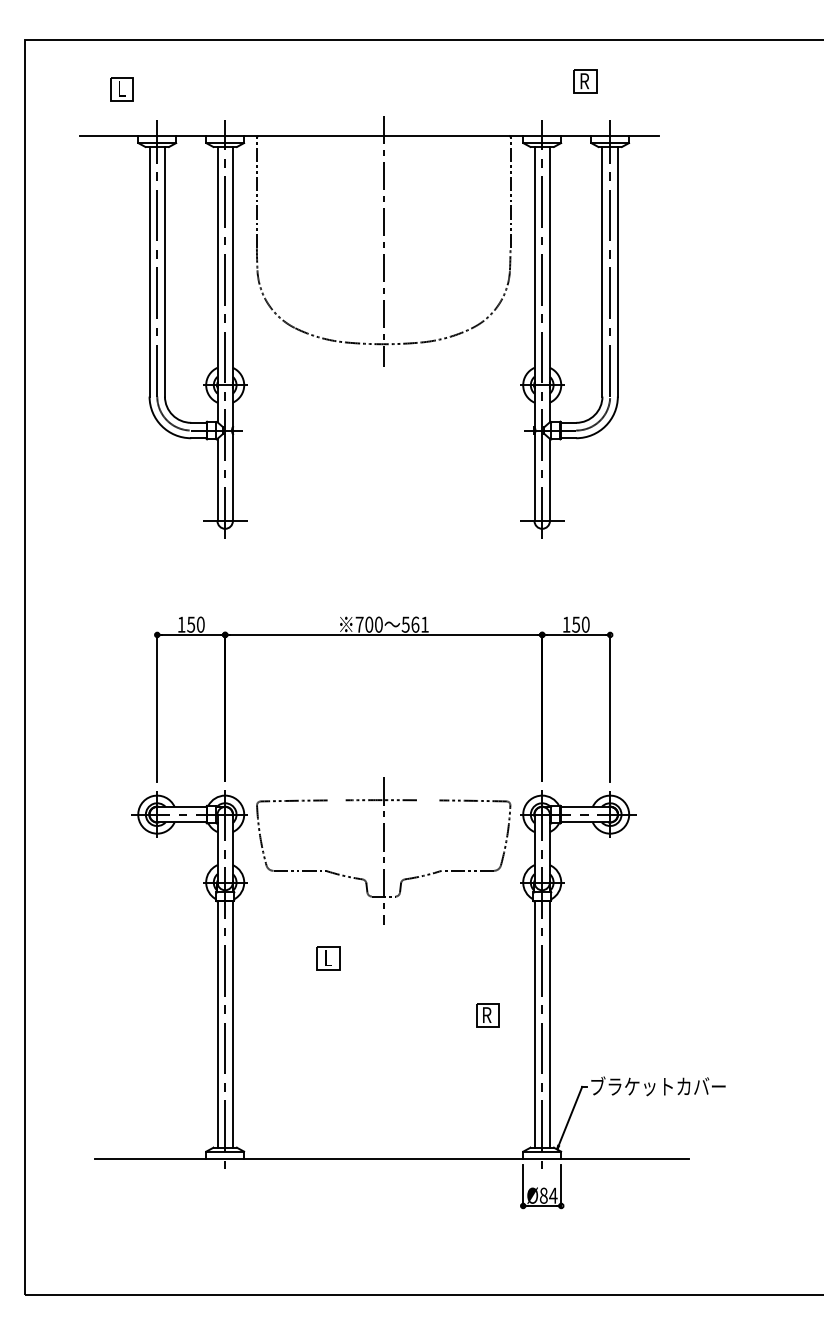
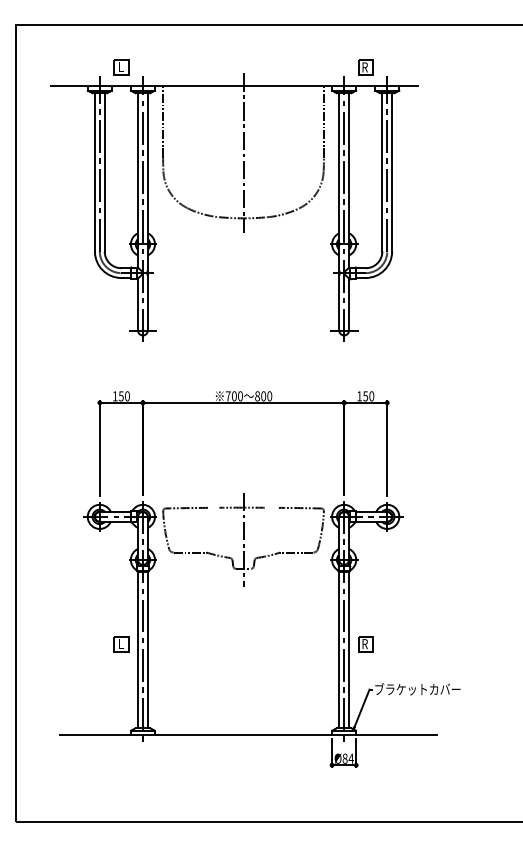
part: (585, 81) -> (365, 67), moved
part: (122, 89) -> (121, 67), moved
text: (415, 624) -> (263, 396), 561 -> 800
part: (328, 959) -> (121, 644), moved
part: (487, 1015) -> (365, 644), moved

